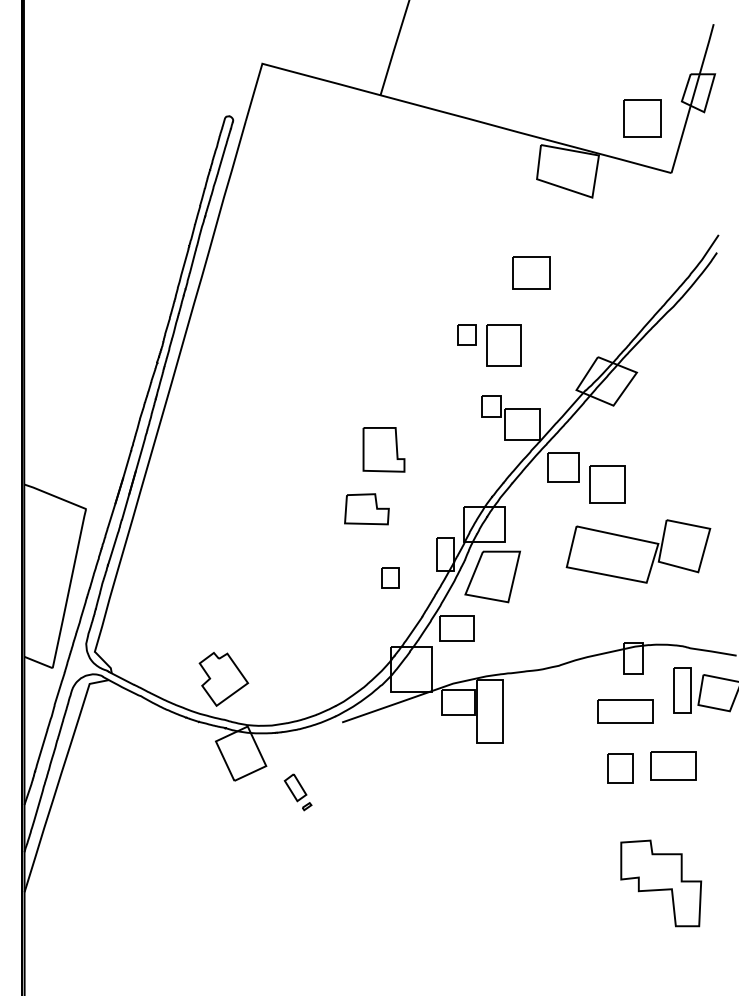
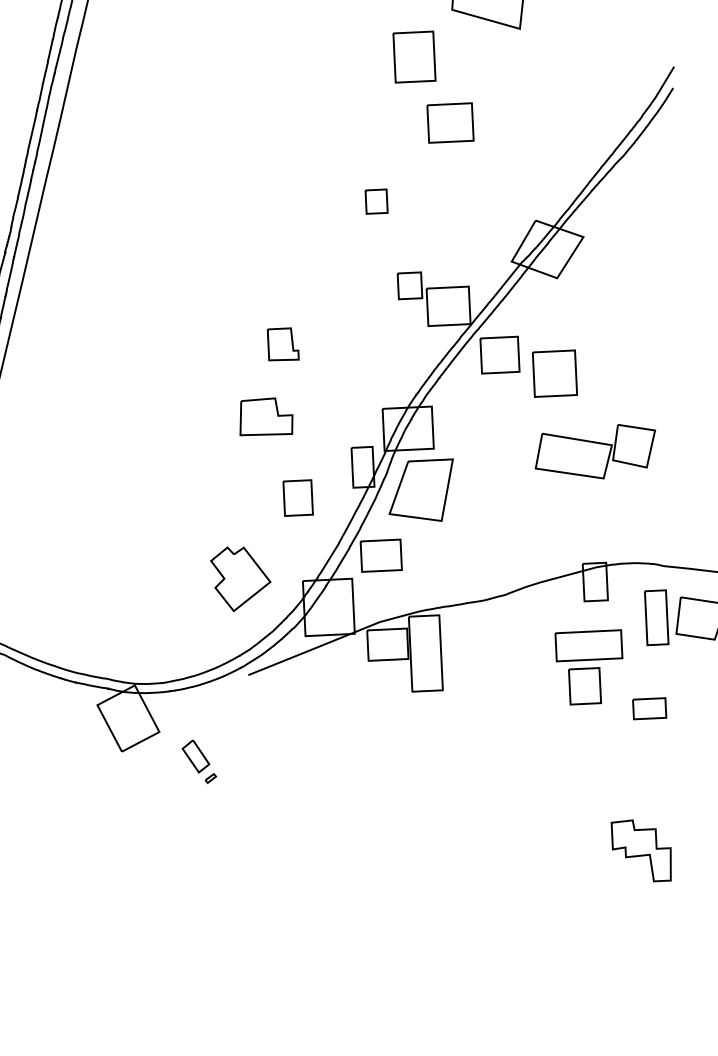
part: (503, 345) -> (413, 56), moved
part: (383, 449) -> (282, 344), size x0.6
part: (638, 551) -> (595, 452), size x0.7
part: (390, 577) -> (298, 497), size x1.4
part: (223, 679) -> (240, 579), moved
part: (673, 765) -> (649, 708), size x0.6
part: (620, 768) -> (584, 685), moved
part: (661, 883) -> (642, 850), size x0.6

